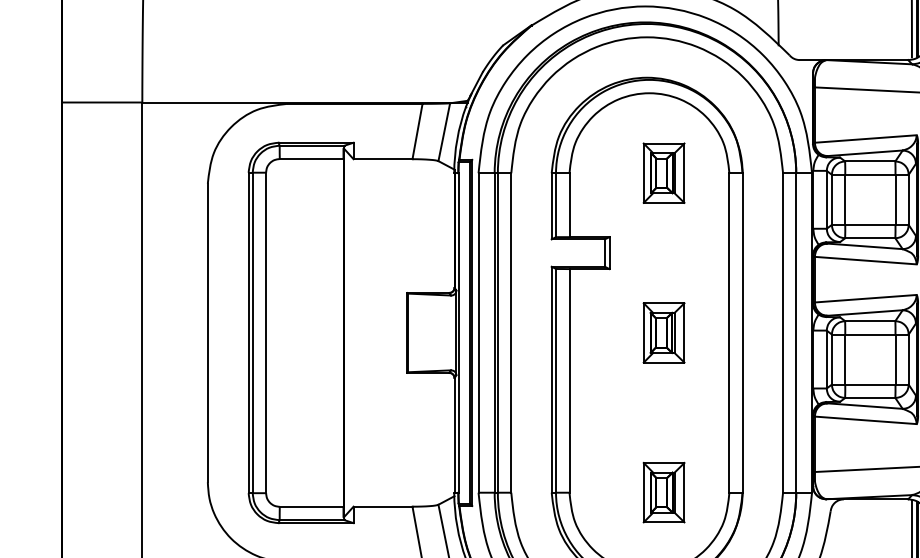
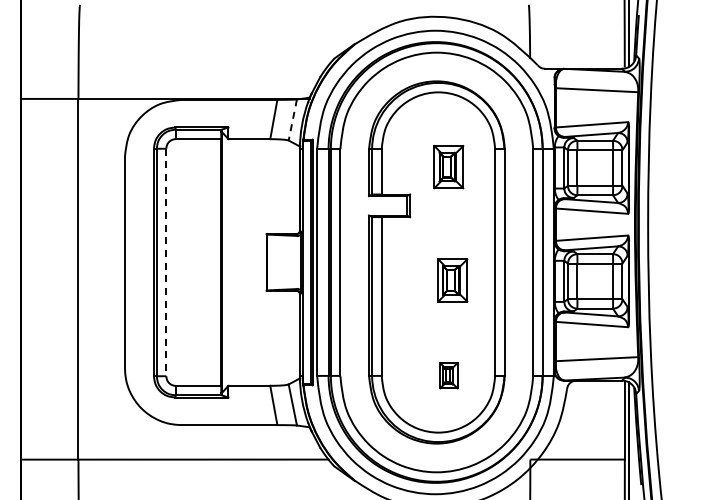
line: (443, 132) -> (292, 120), solid -> dashed
part: (663, 173) -> (448, 167), moved
line: (266, 332) -> (166, 262), solid -> dashed
part: (663, 332) -> (452, 280), moved
part: (663, 492) -> (448, 375), size x0.6

